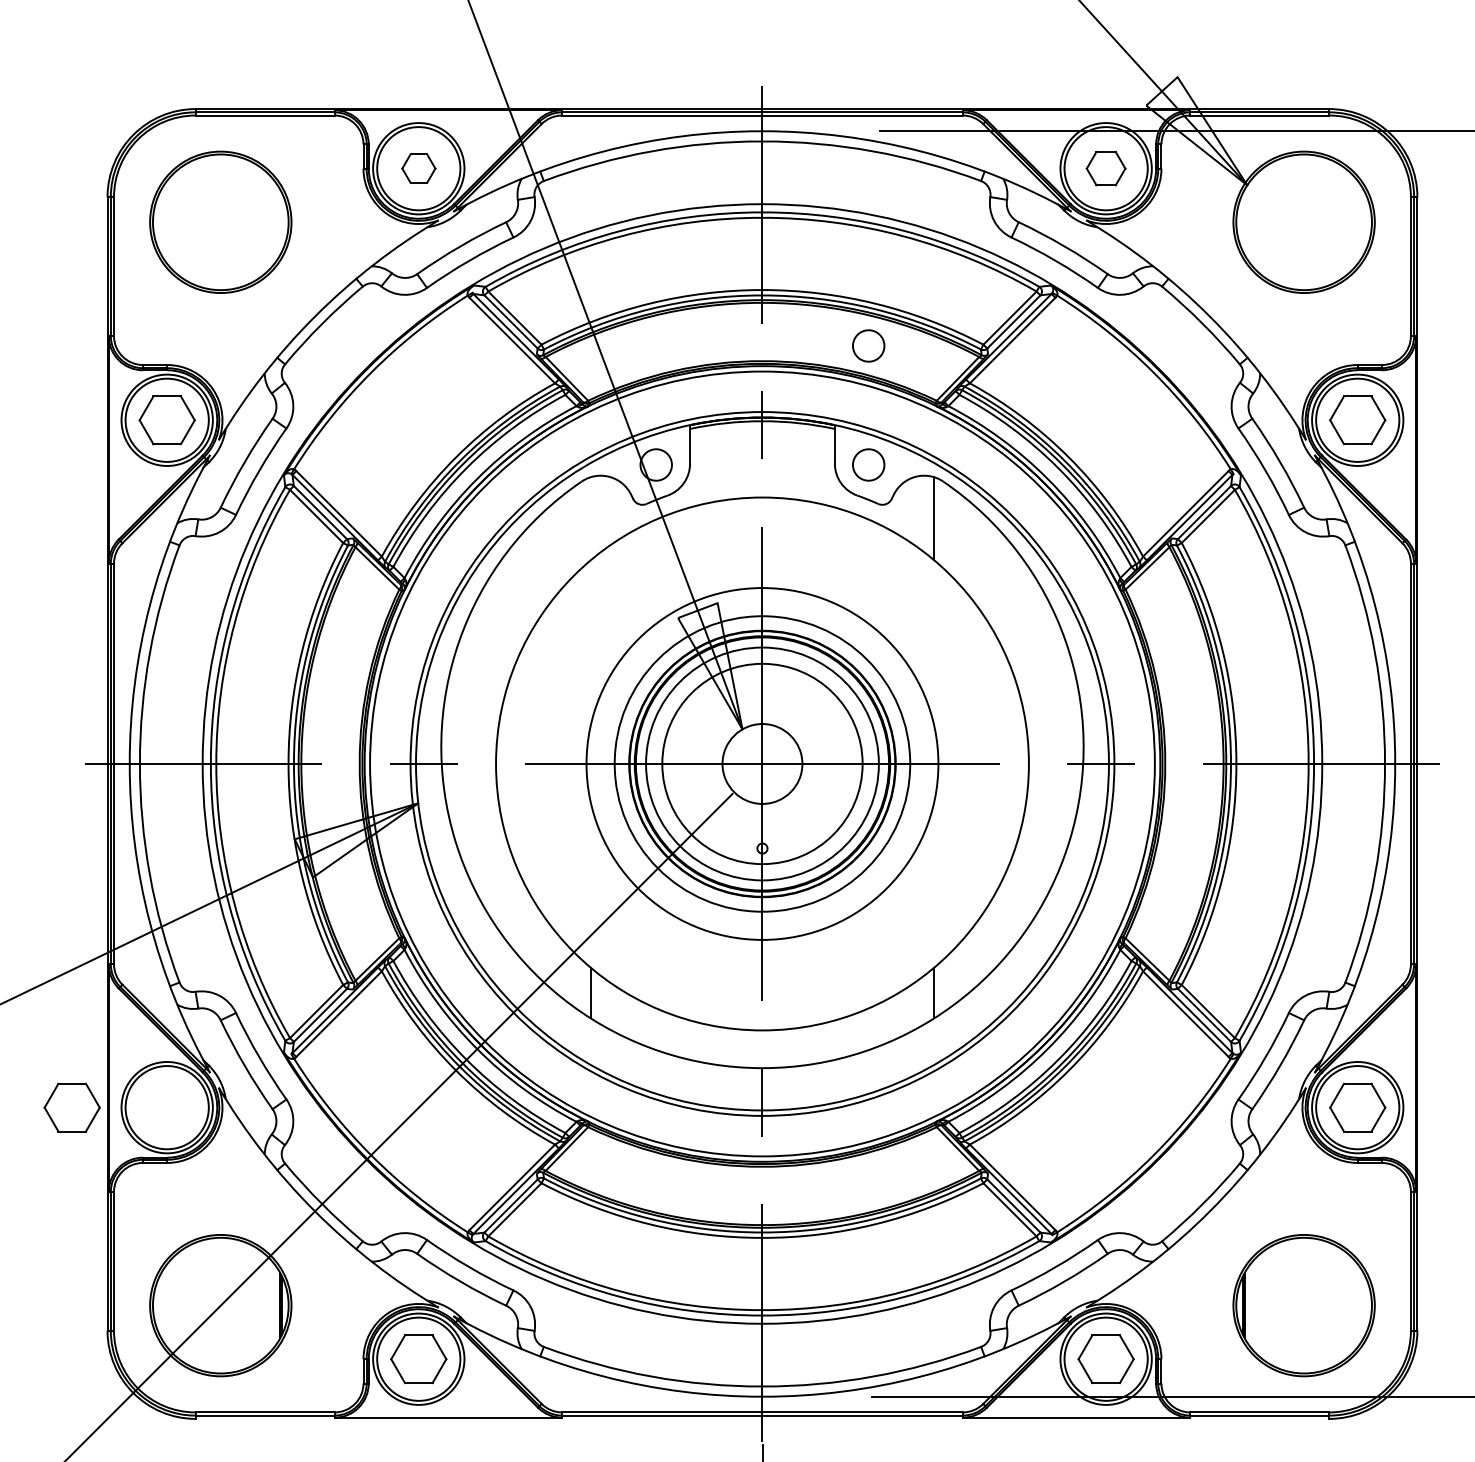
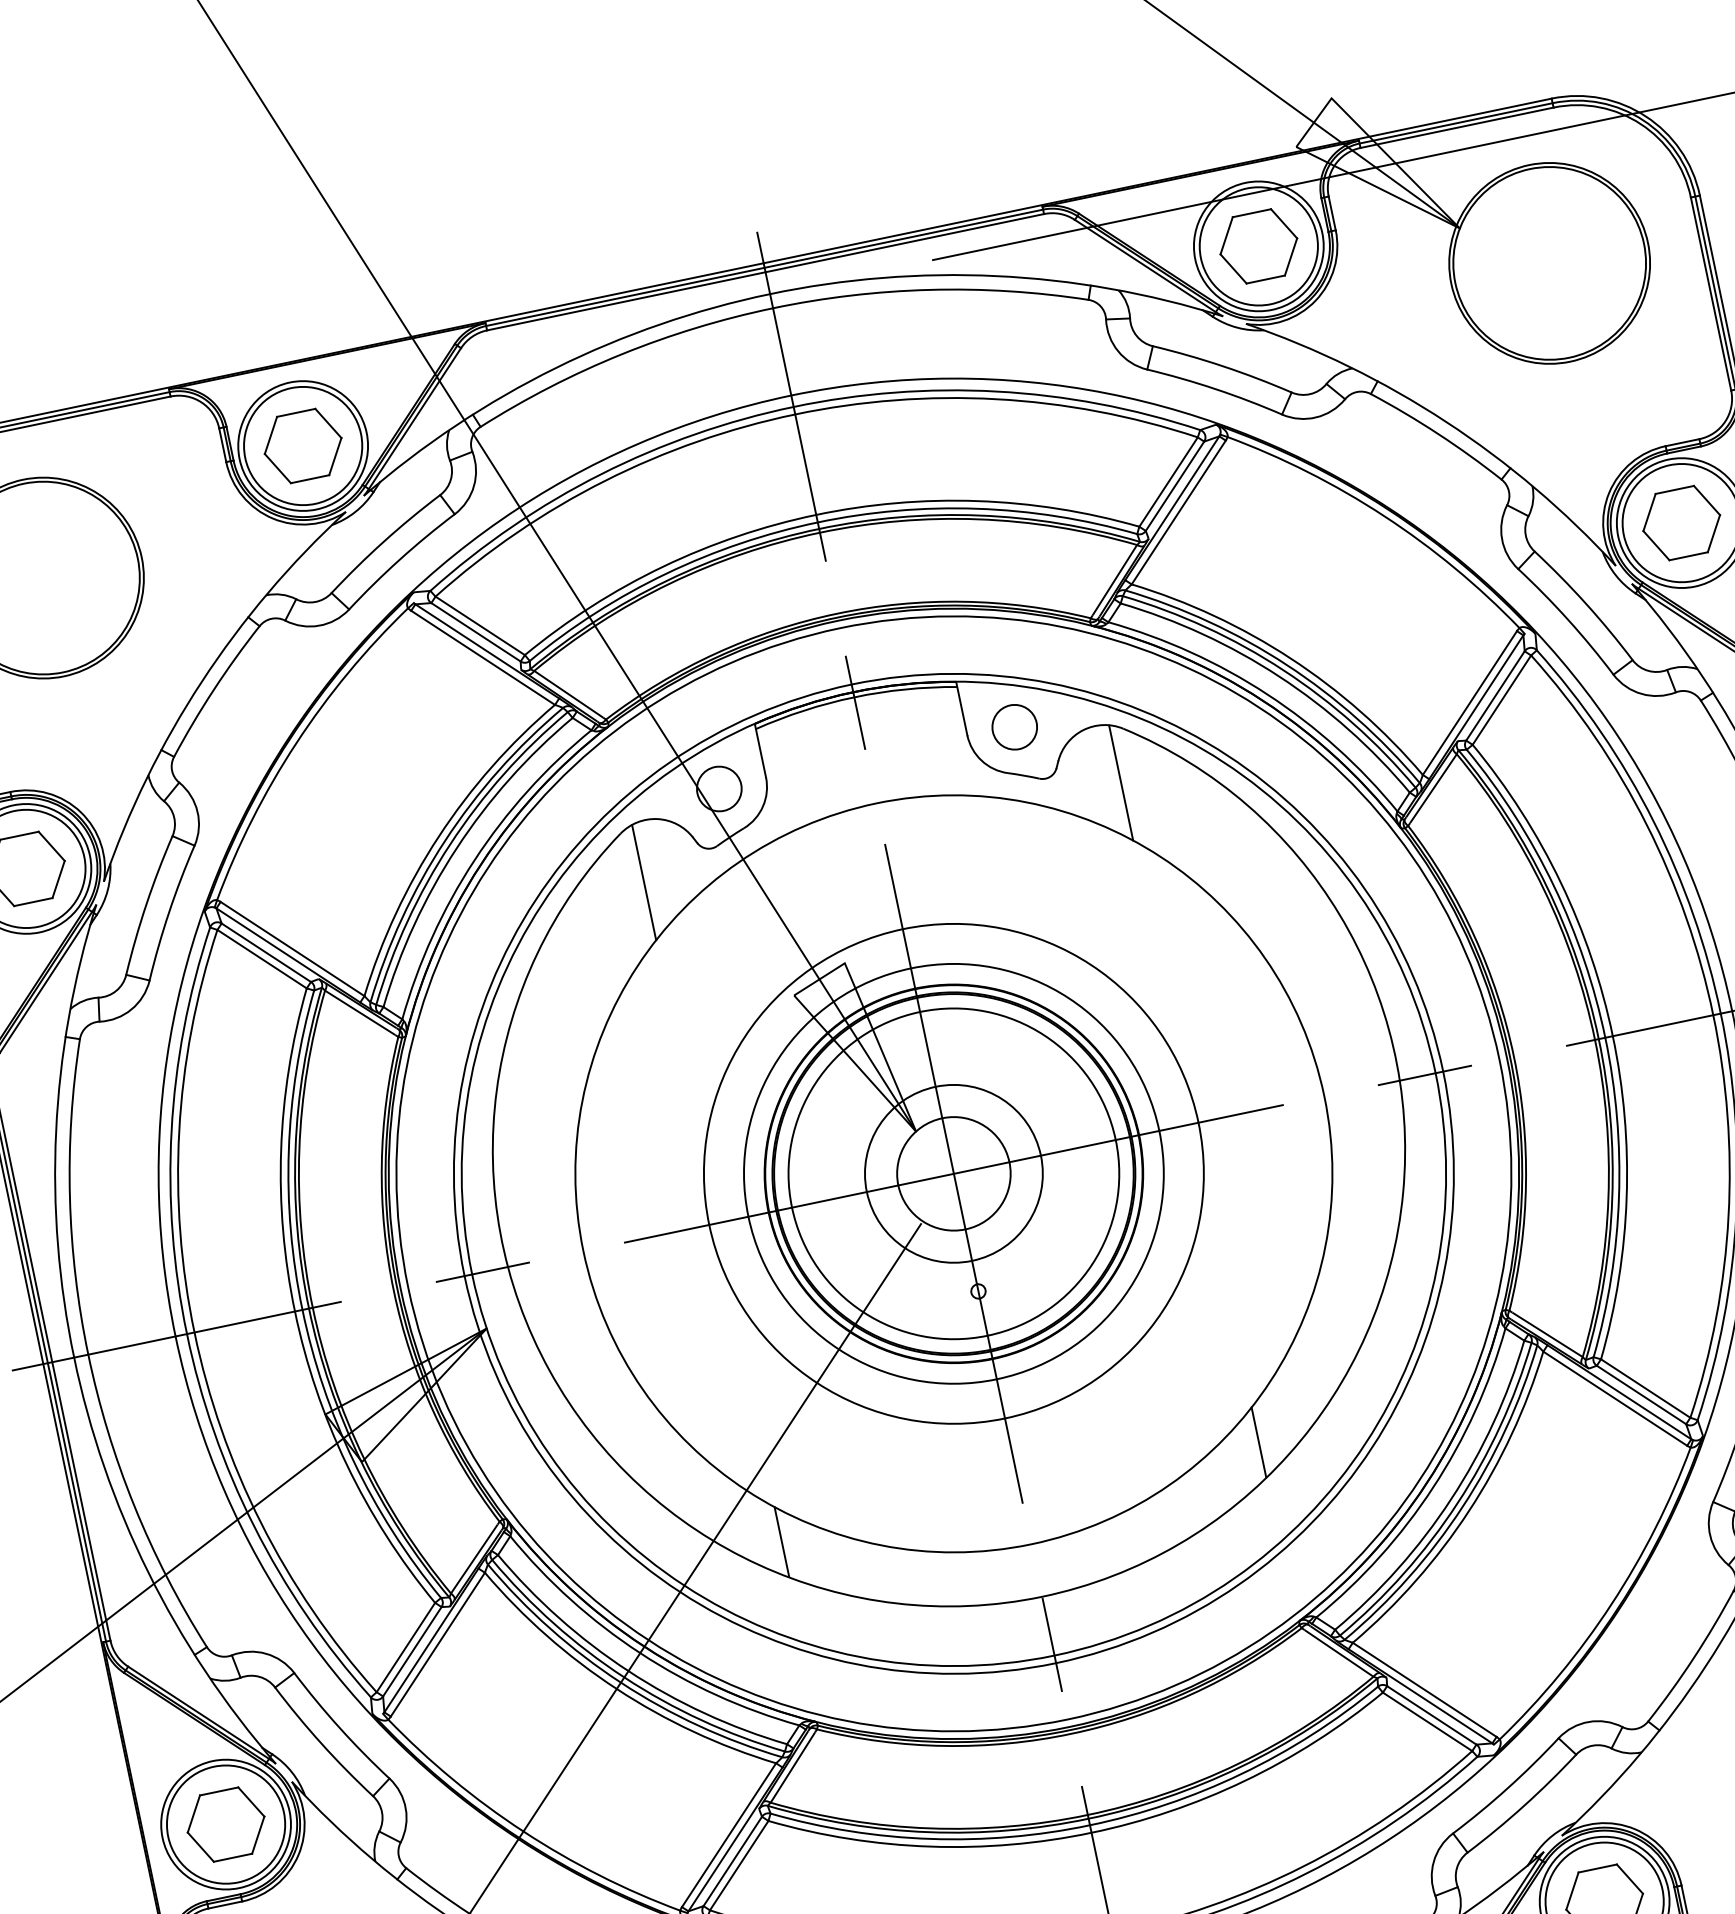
part: (418, 168) -> (302, 445), size x1.67
part: (1105, 168) -> (1257, 246), size x1.43
circle: (868, 345) -> (979, 561), removed
line: (590, 518) -> (643, 882), added
circle: (762, 763) -> (953, 1173), size x0.62
part: (71, 1107) -> (225, 1824), moved

